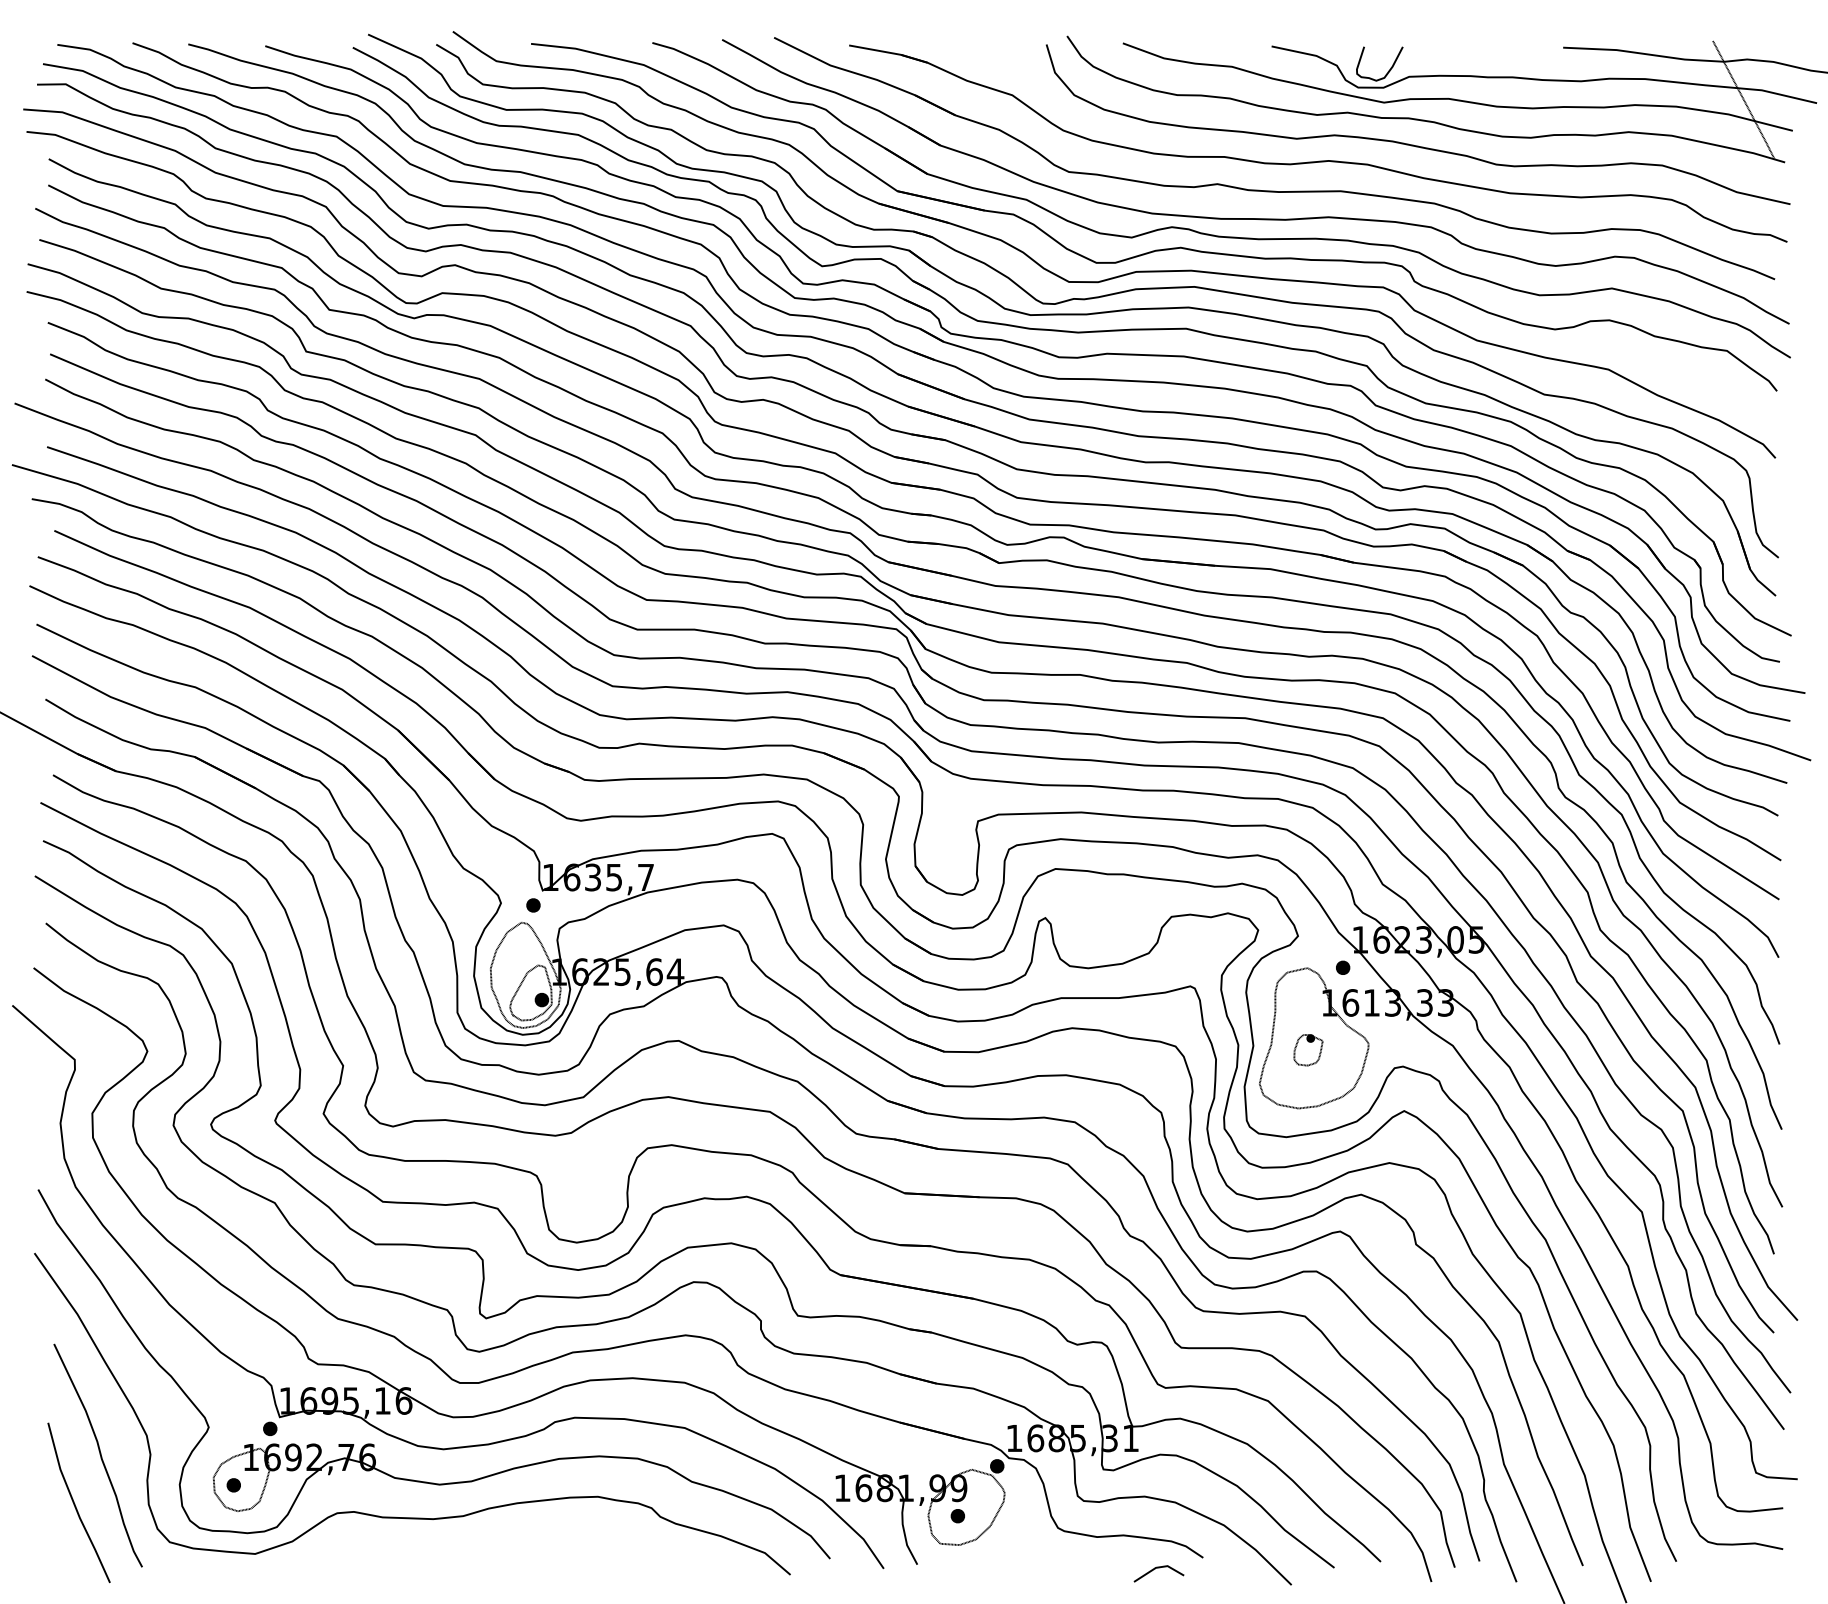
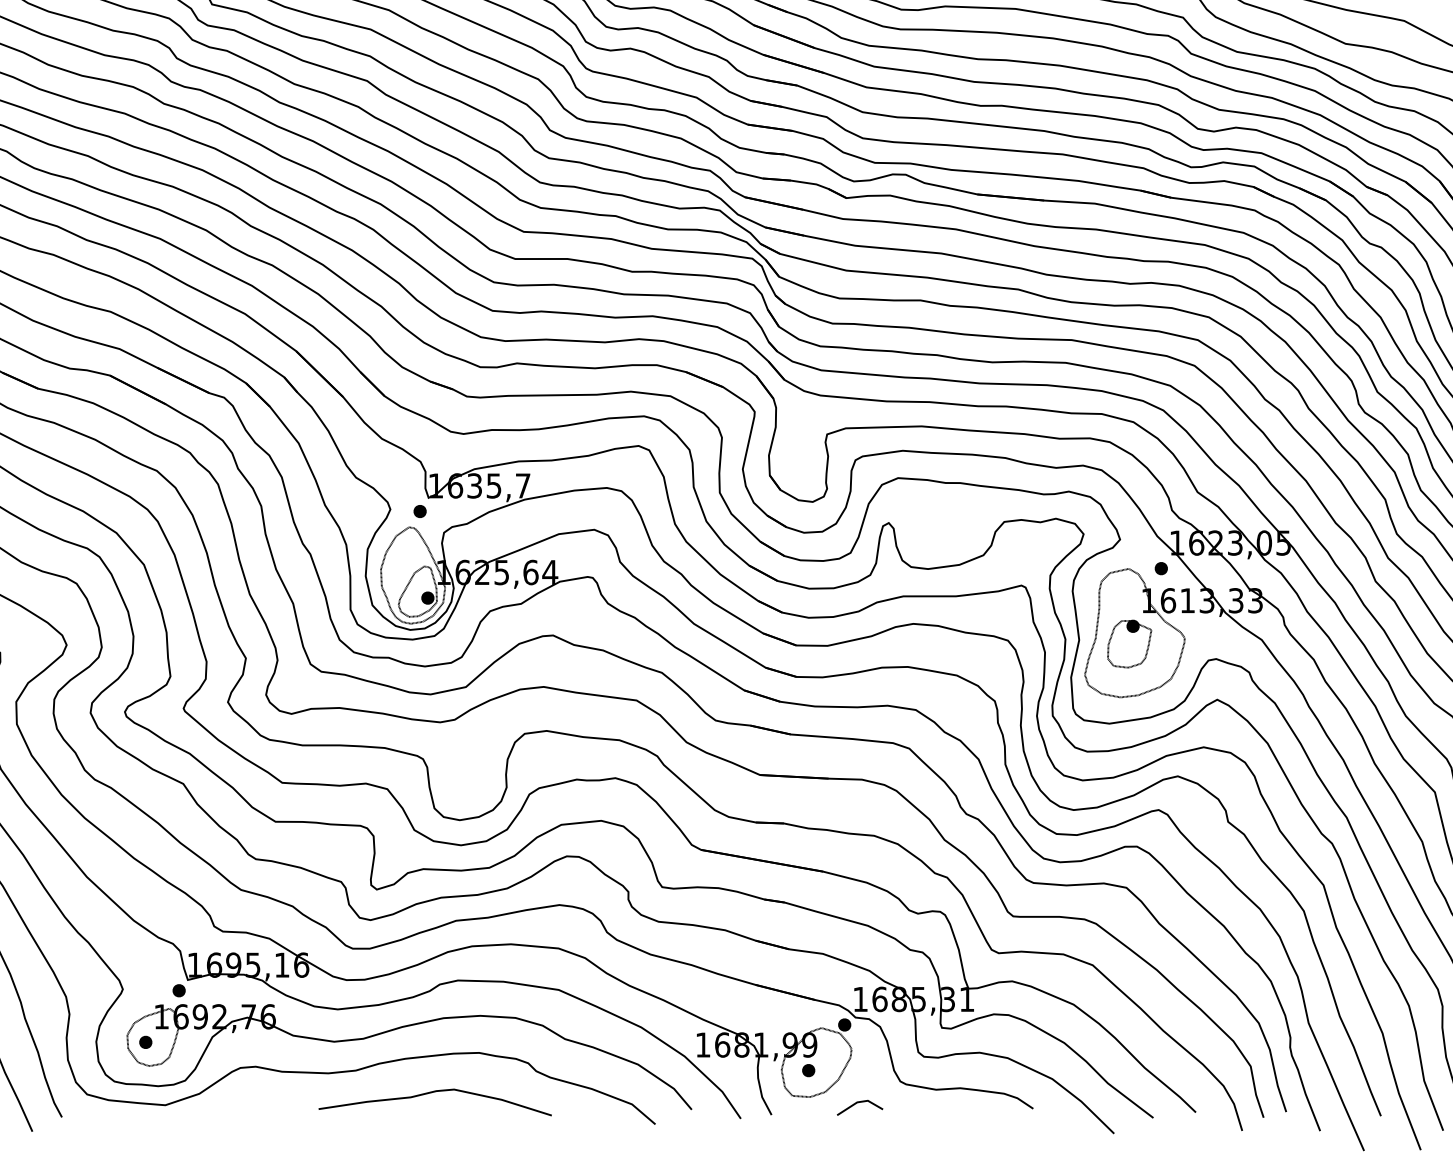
part: (1308, 1049) -> (1129, 643), size x1.67
curve: (548, 1540) -> (433, 1092), added
line: (1158, 1568) -> (859, 1102), moved

